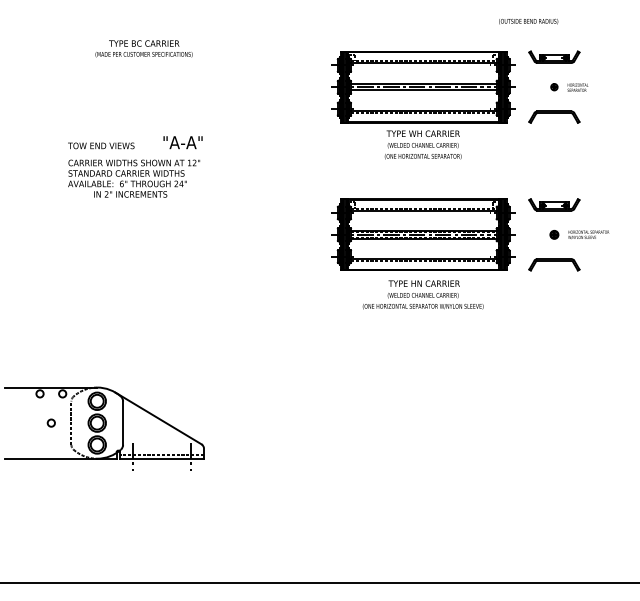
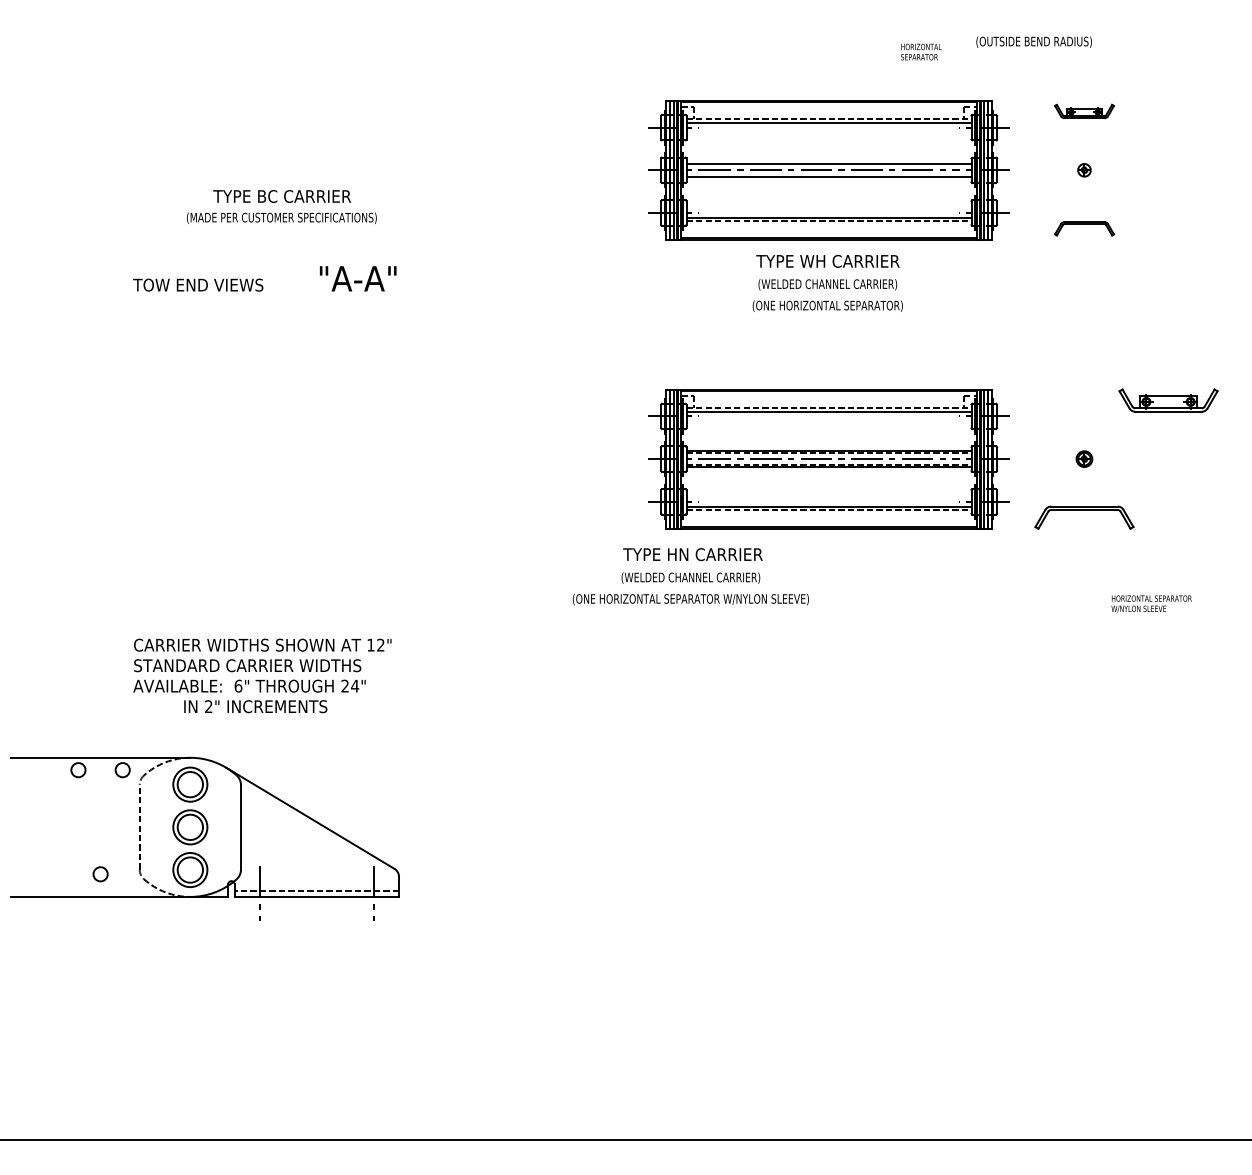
text: (143, 48) -> (280, 206), moved
part: (554, 56) -> (1084, 110), size x0.6
text: (577, 87) -> (920, 51), moved
part: (554, 116) -> (1084, 227), size x0.6
text: (134, 178) -> (263, 675), moved
part: (554, 204) -> (1168, 399), moved
text: (588, 234) -> (1151, 603), moved
text: (422, 294) -> (689, 575), moved
circle: (50, 422) -> (98, 873), moved

